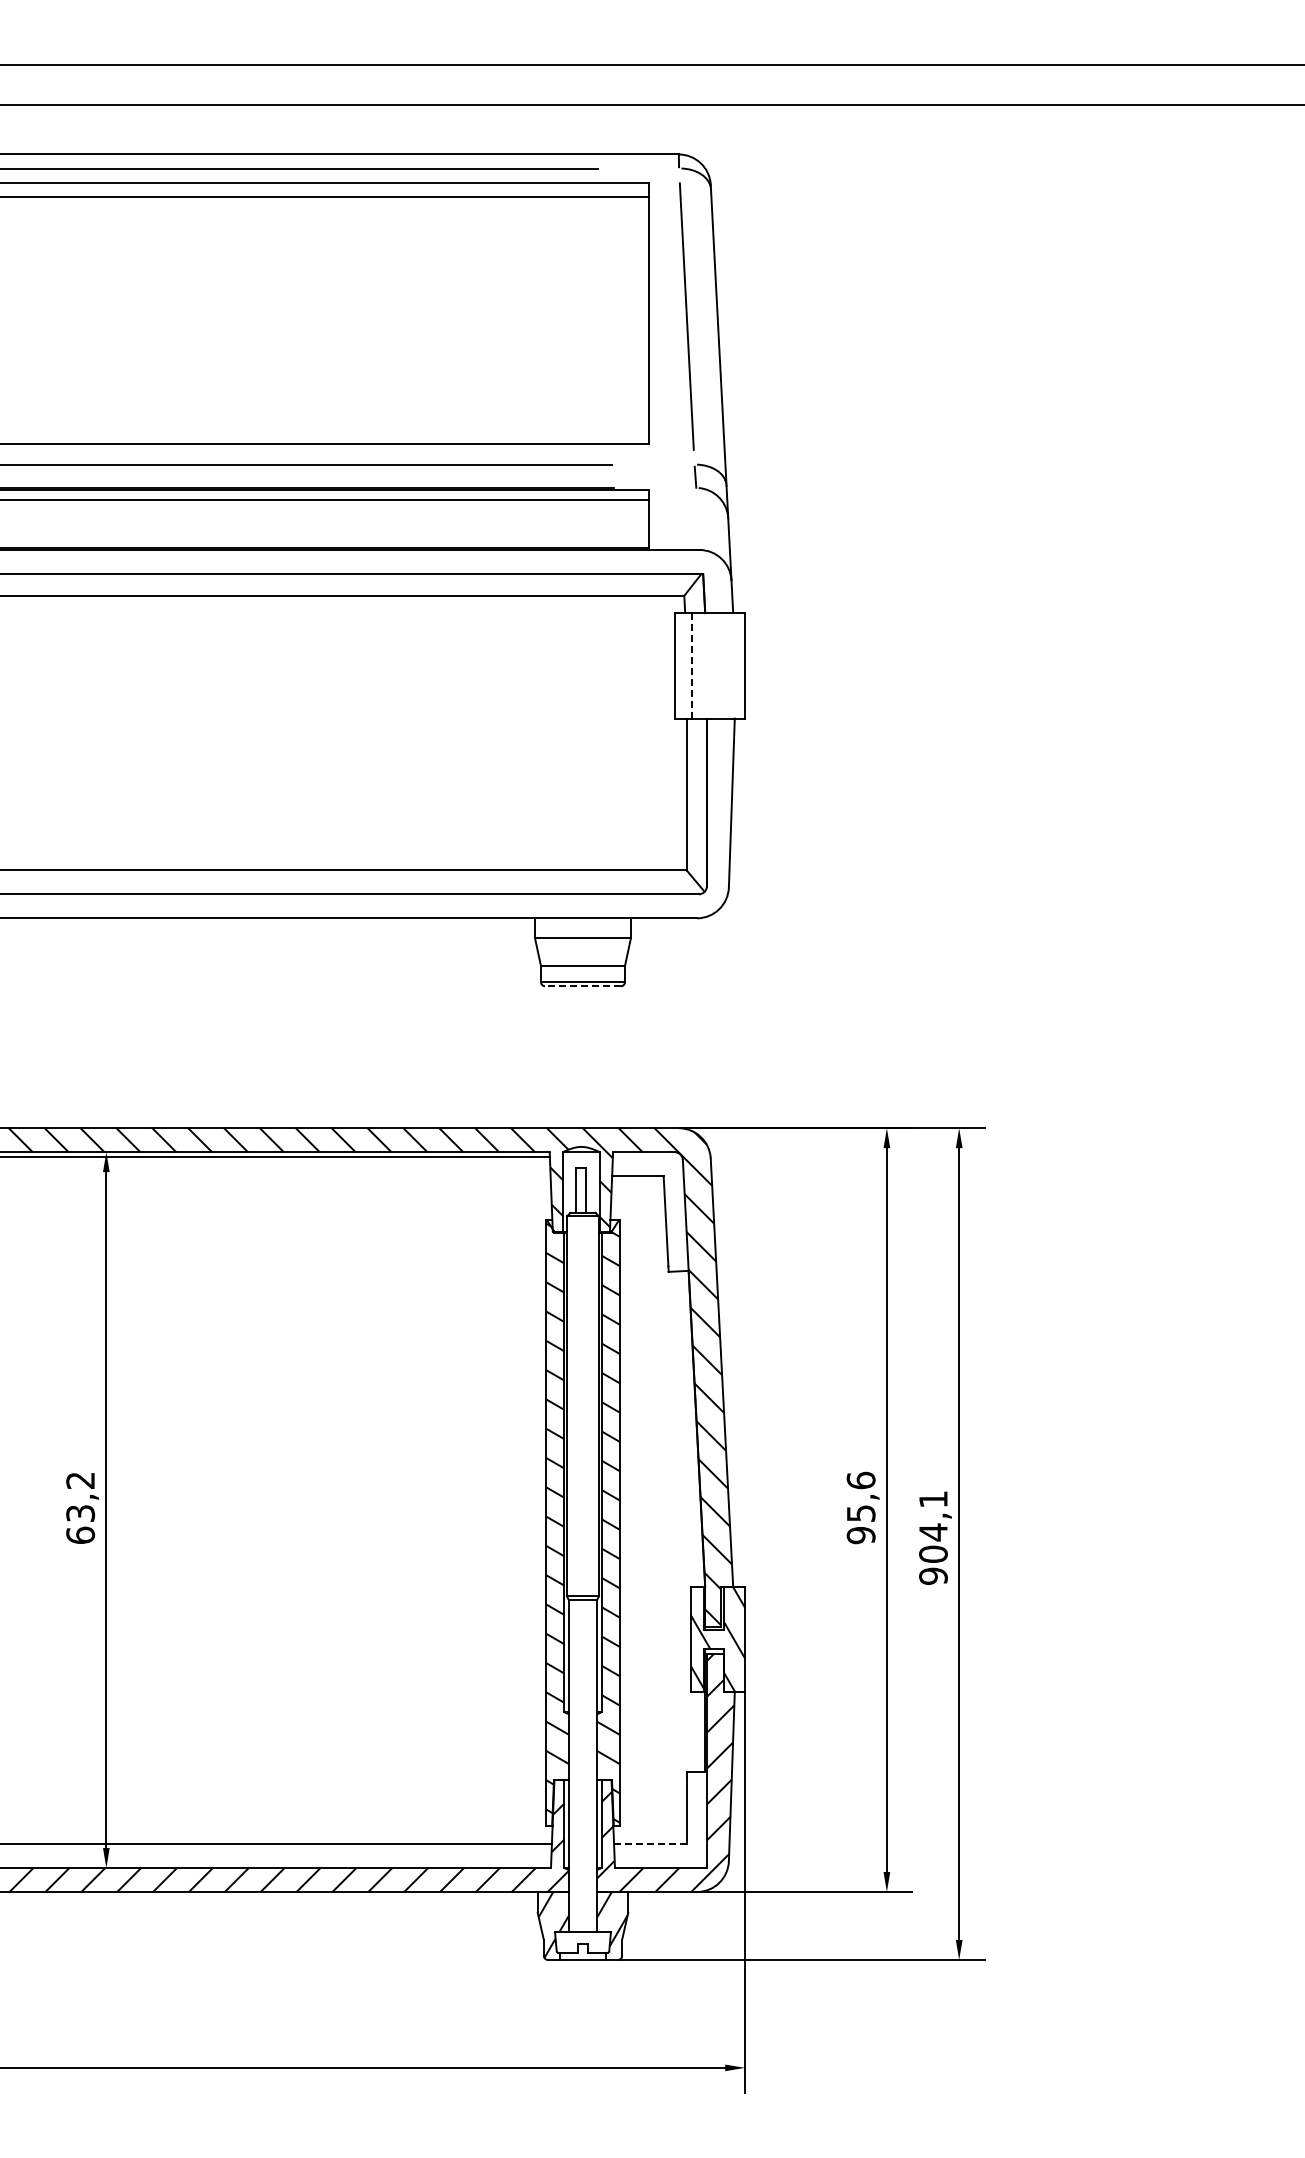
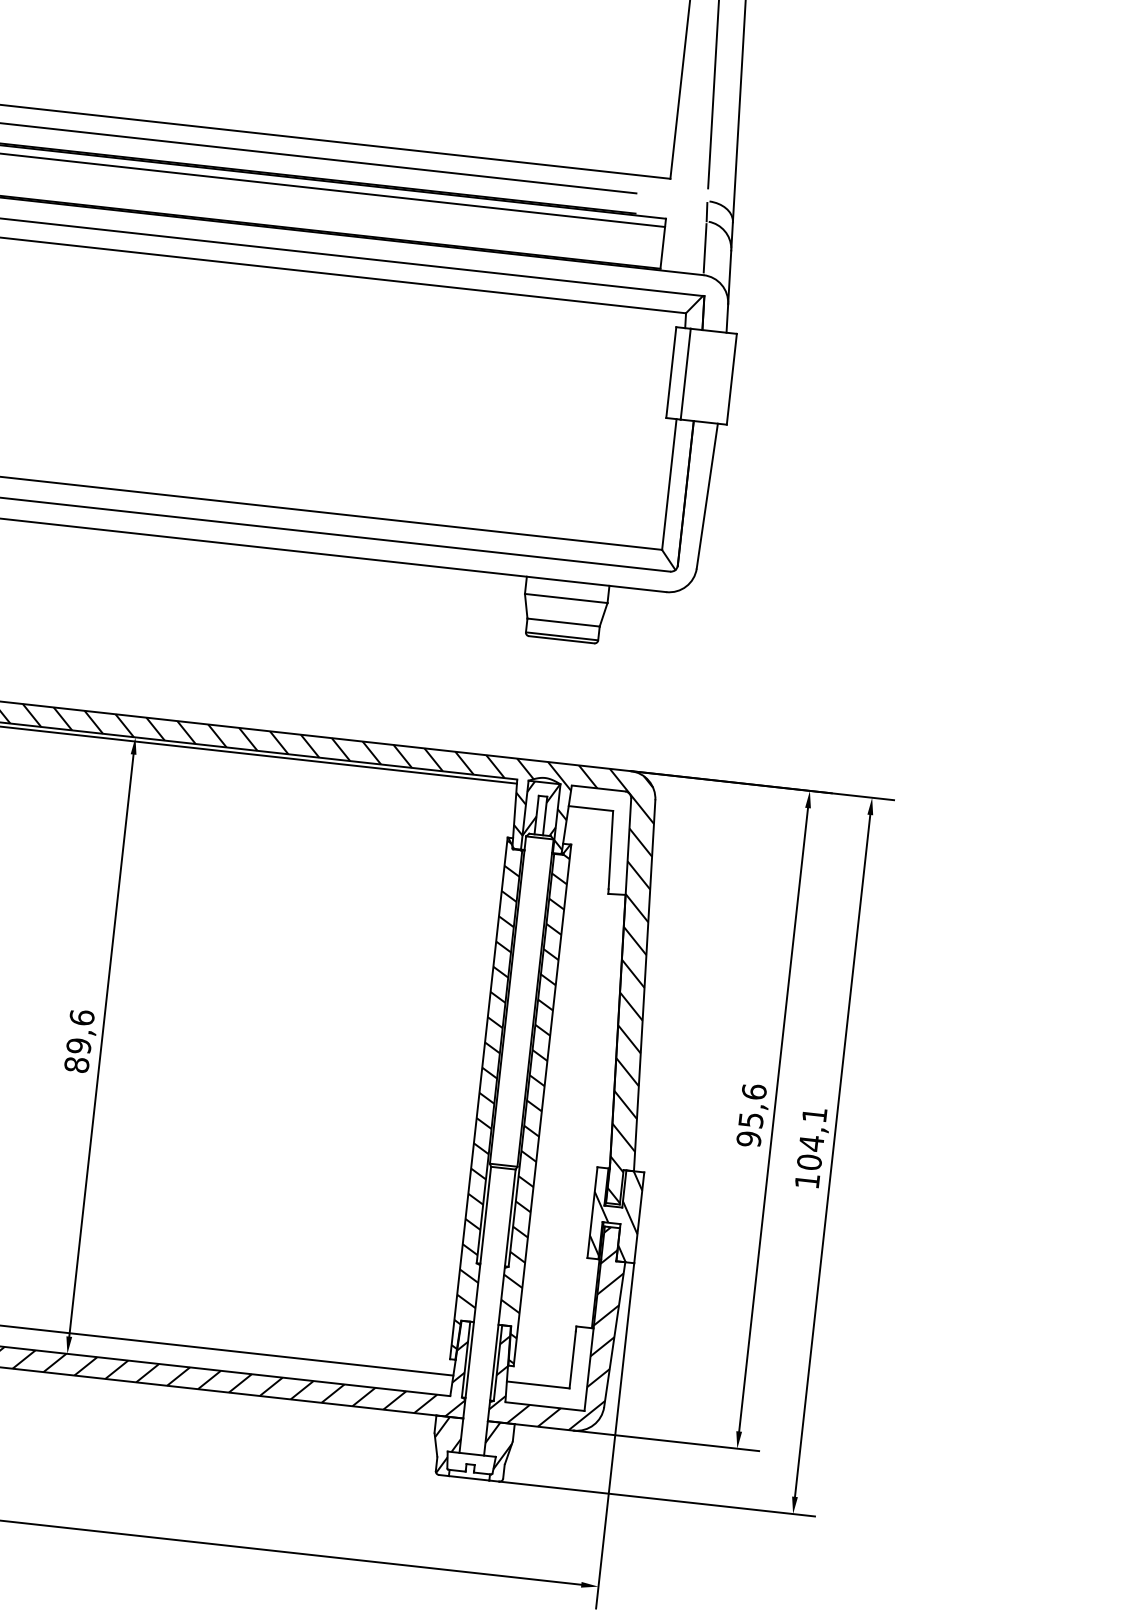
line: (697, 518) -> (704, 247), added
line: (691, 665) -> (685, 373), dashed -> solid
line: (582, 986) -> (561, 639), dashed -> solid
hatch: (580, 1183) -> (540, 809), added
text: (80, 1507) -> (79, 1040), 63,2 -> 89,6
text: (933, 1575) -> (807, 1180), 904,1 -> 104,1
line: (650, 1844) -> (538, 1385), dashed -> solid

